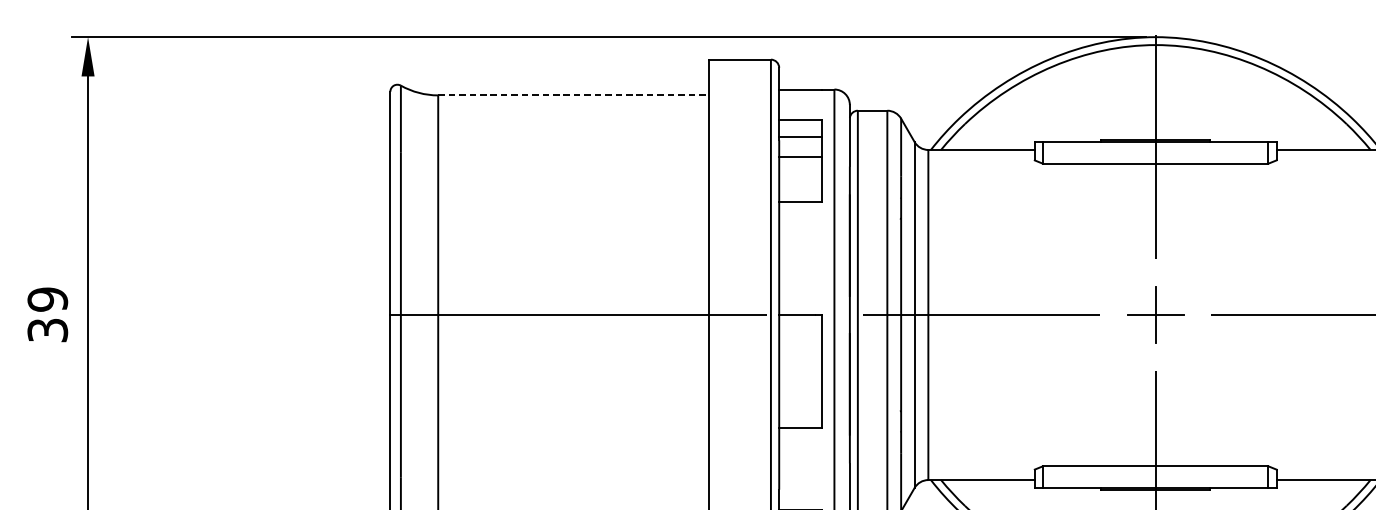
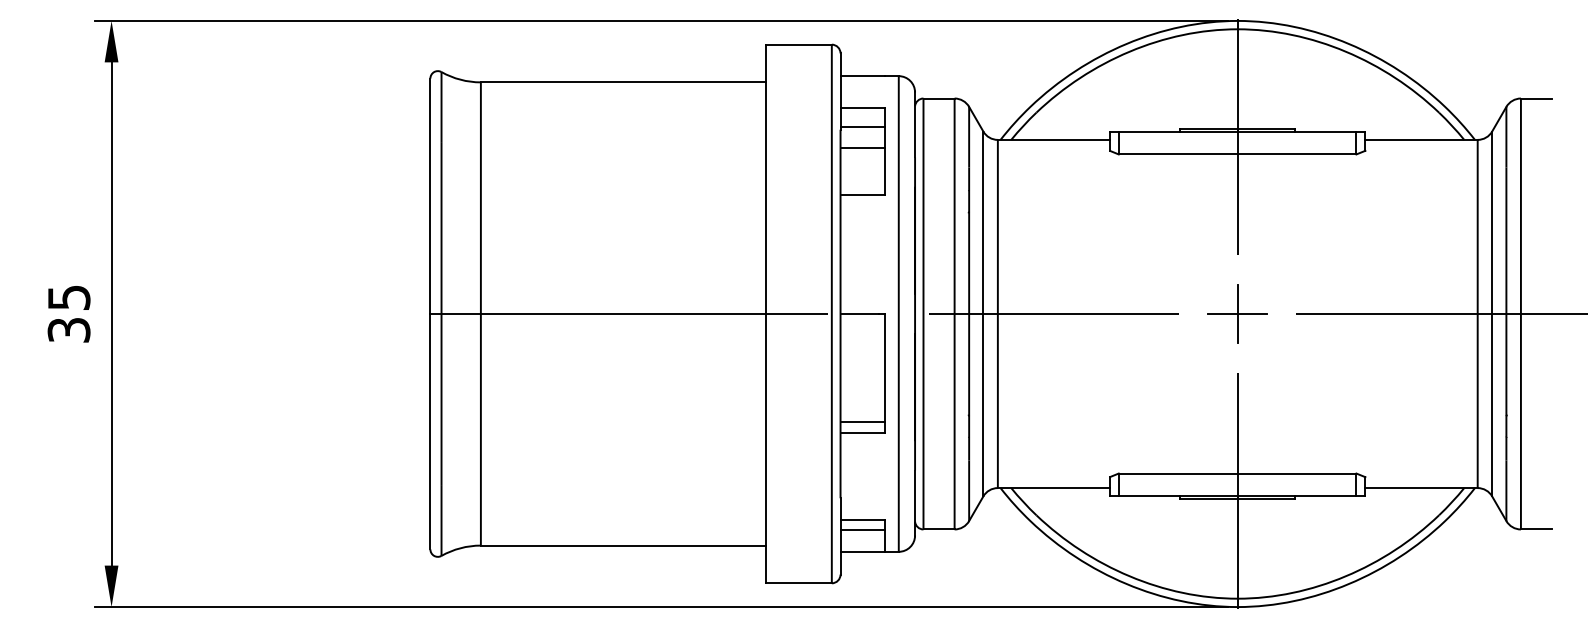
line: (573, 95) -> (623, 82), dashed -> solid
text: (47, 299) -> (68, 297), 39 -> 35
line: (800, 417) -> (862, 422), added

